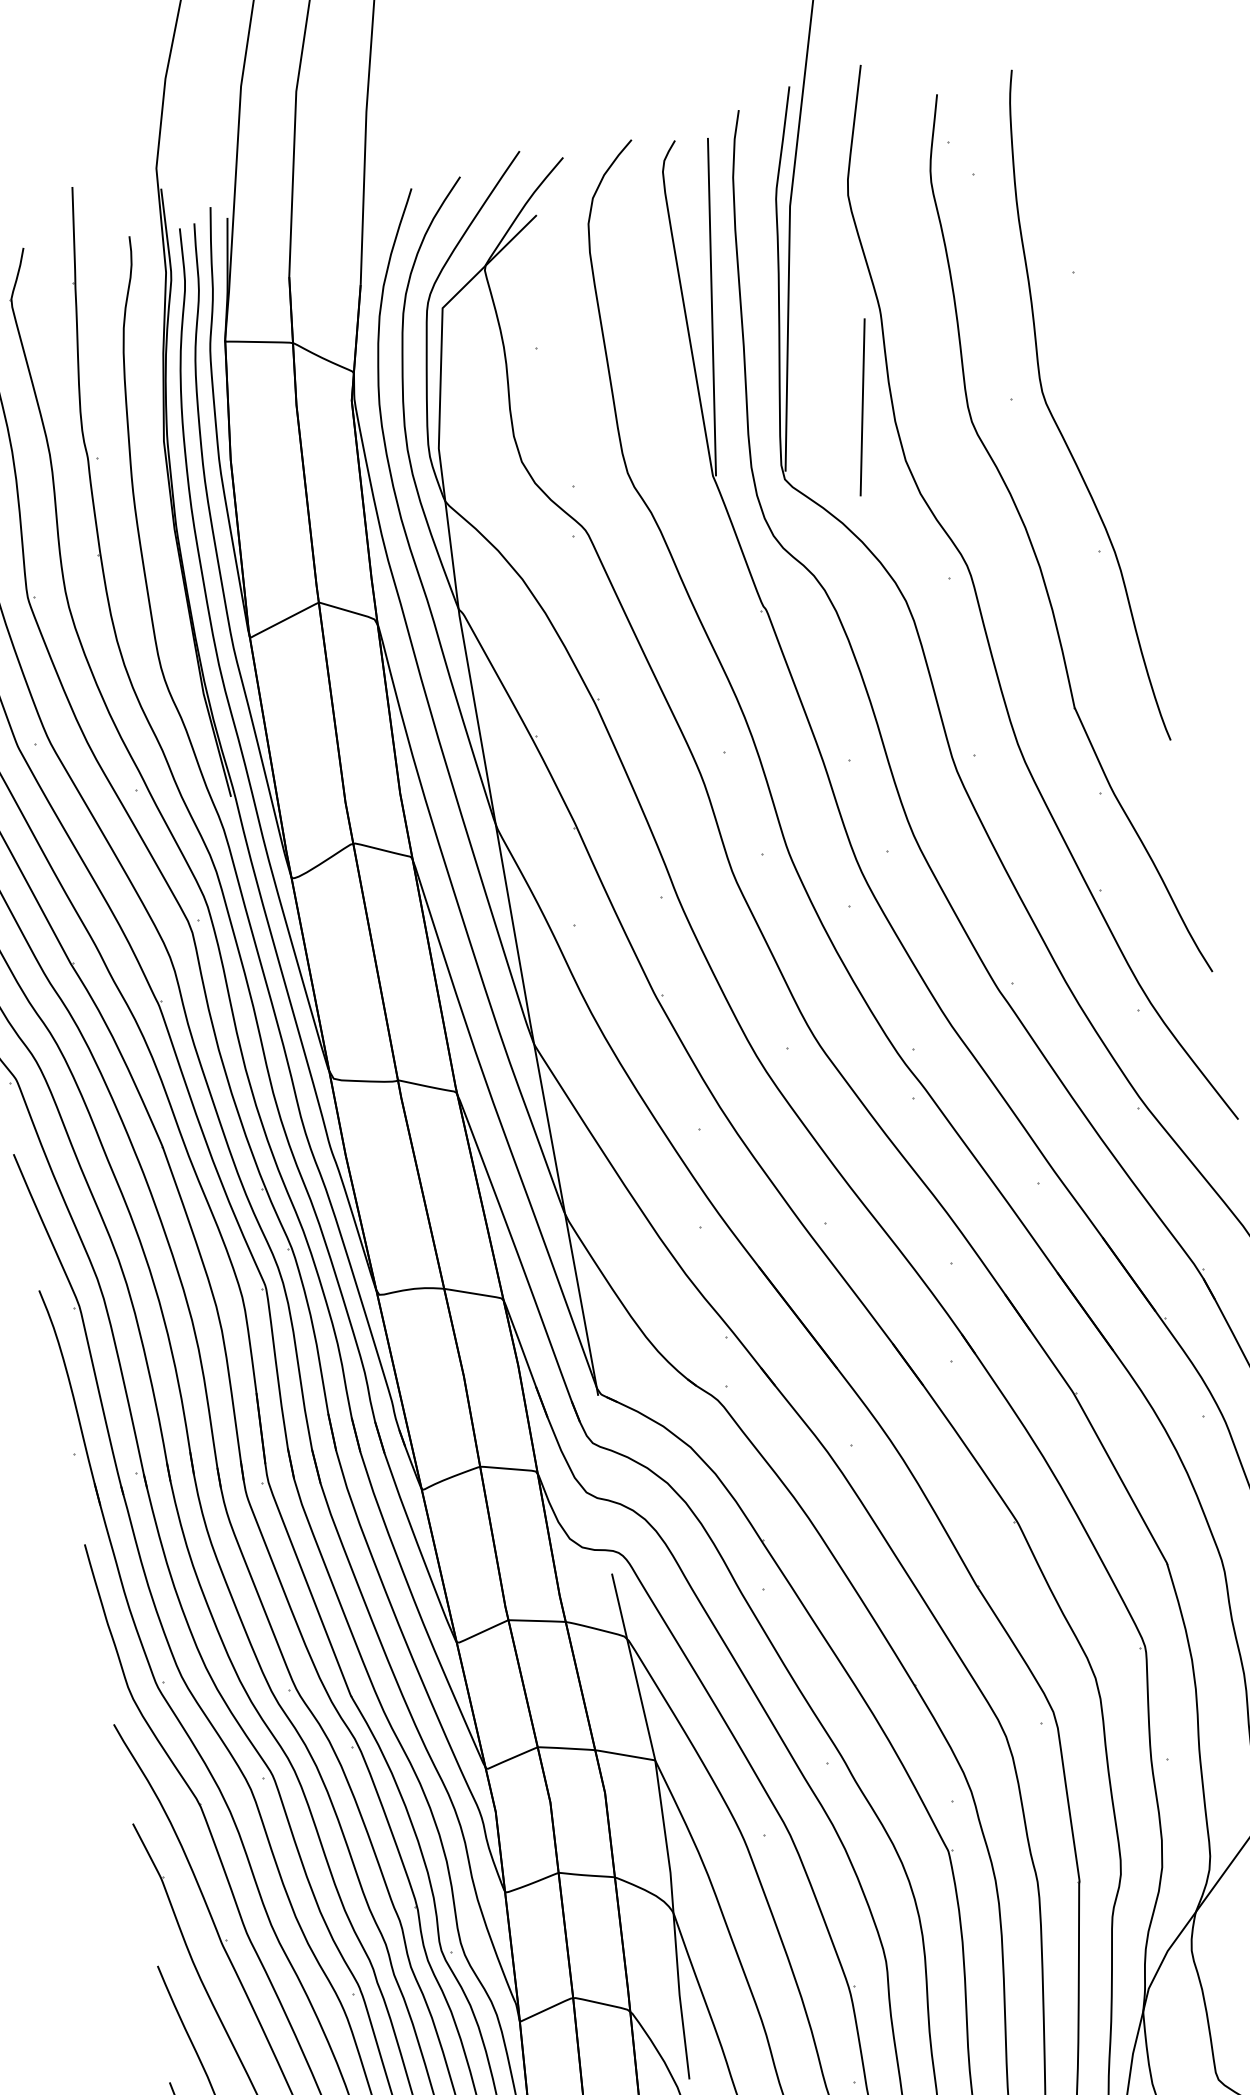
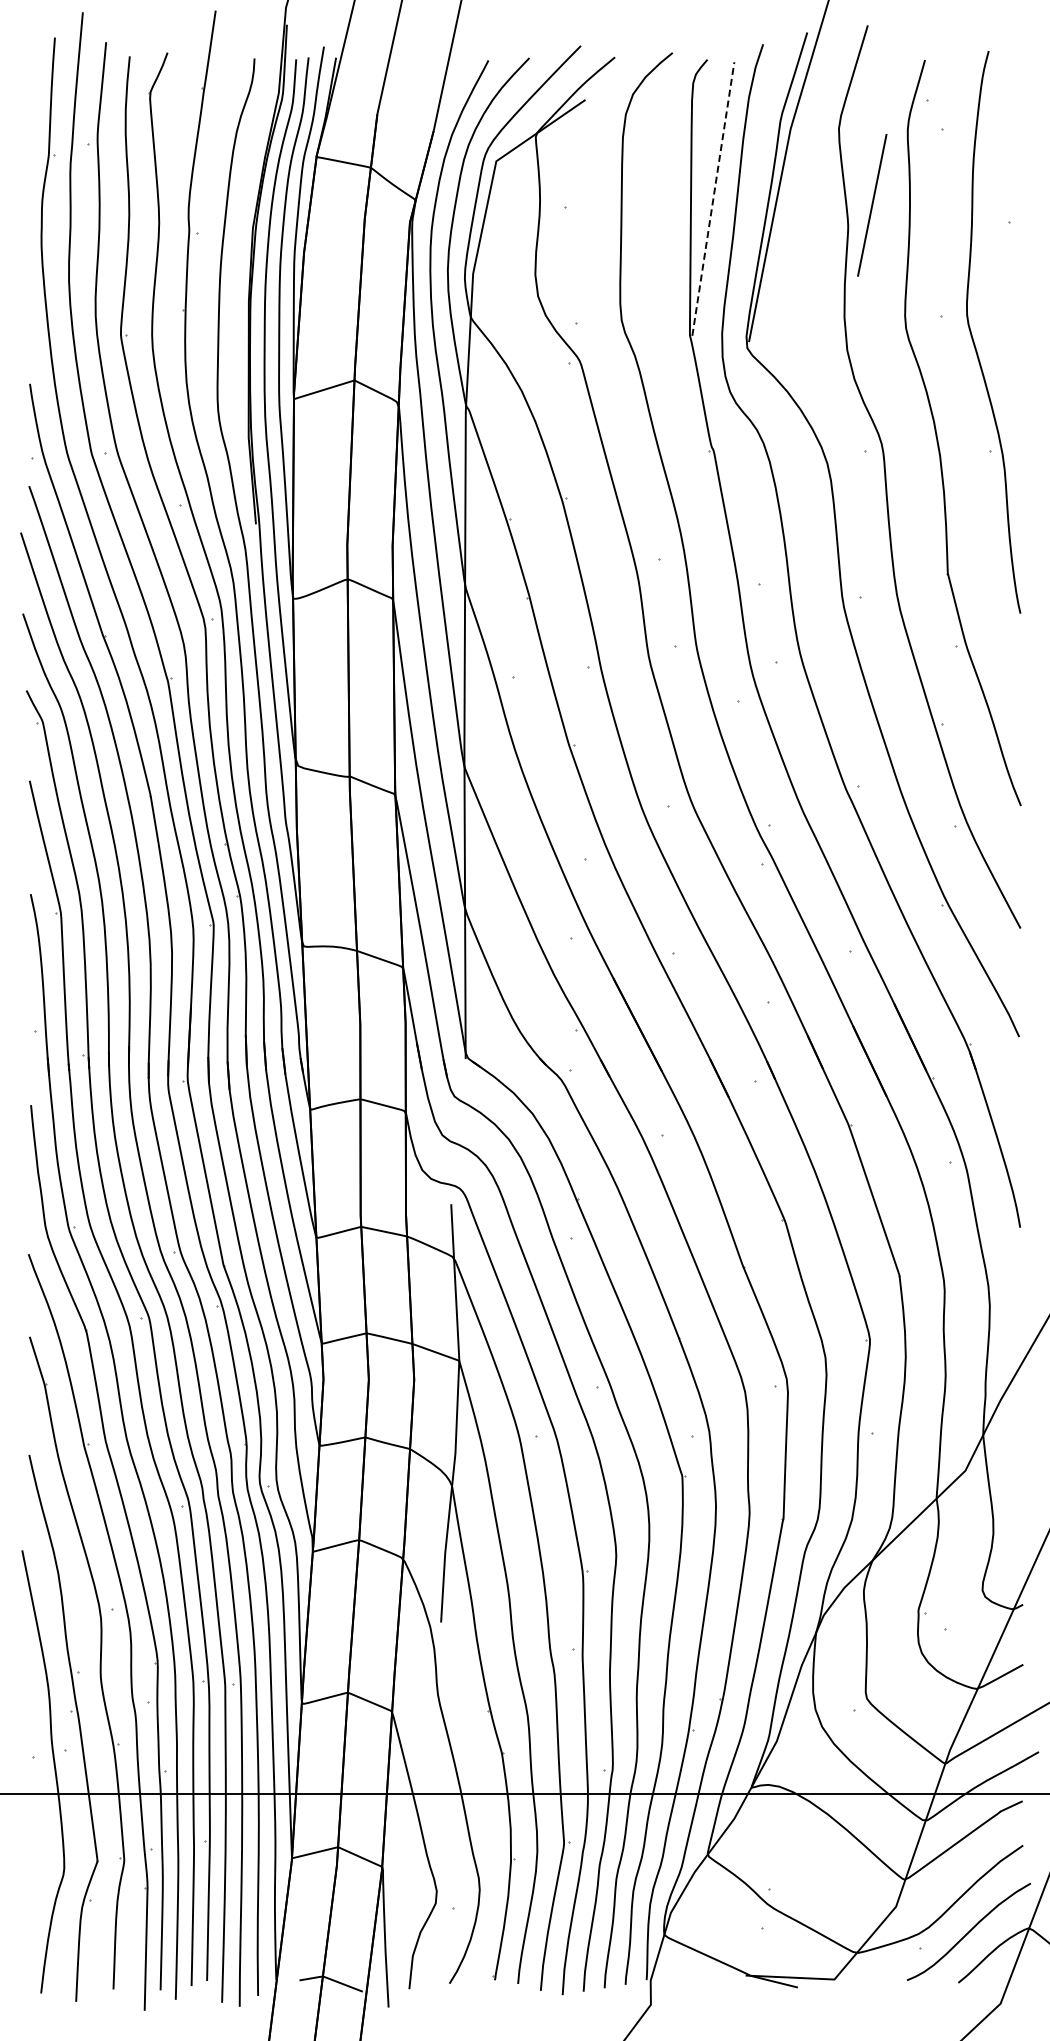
line: (712, 306) -> (713, 198), solid -> dashed
line: (862, 407) -> (872, 205), moved

